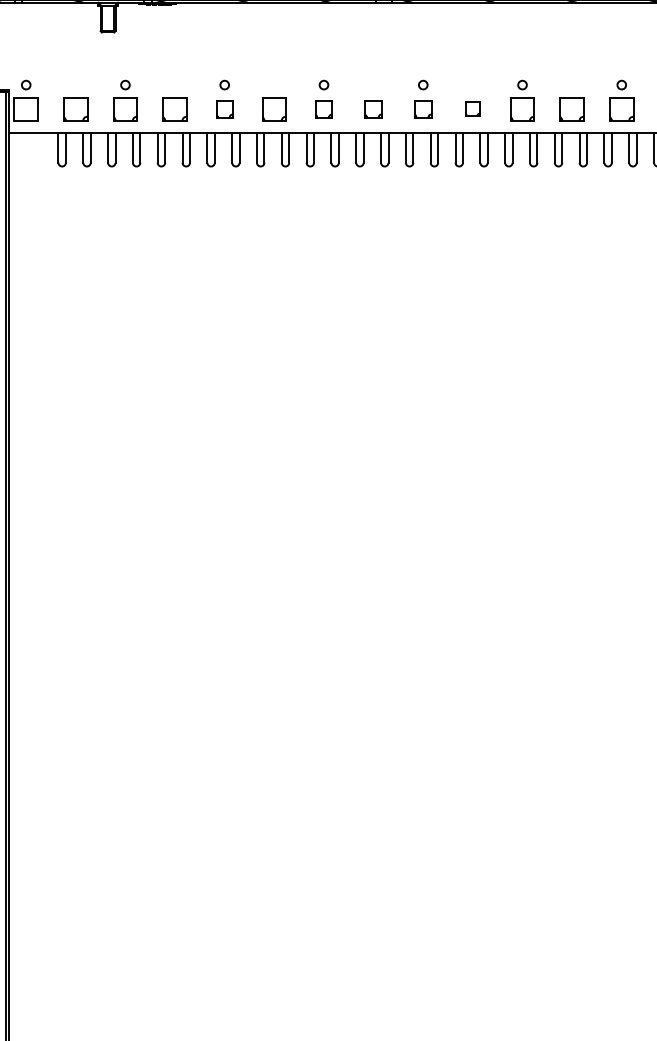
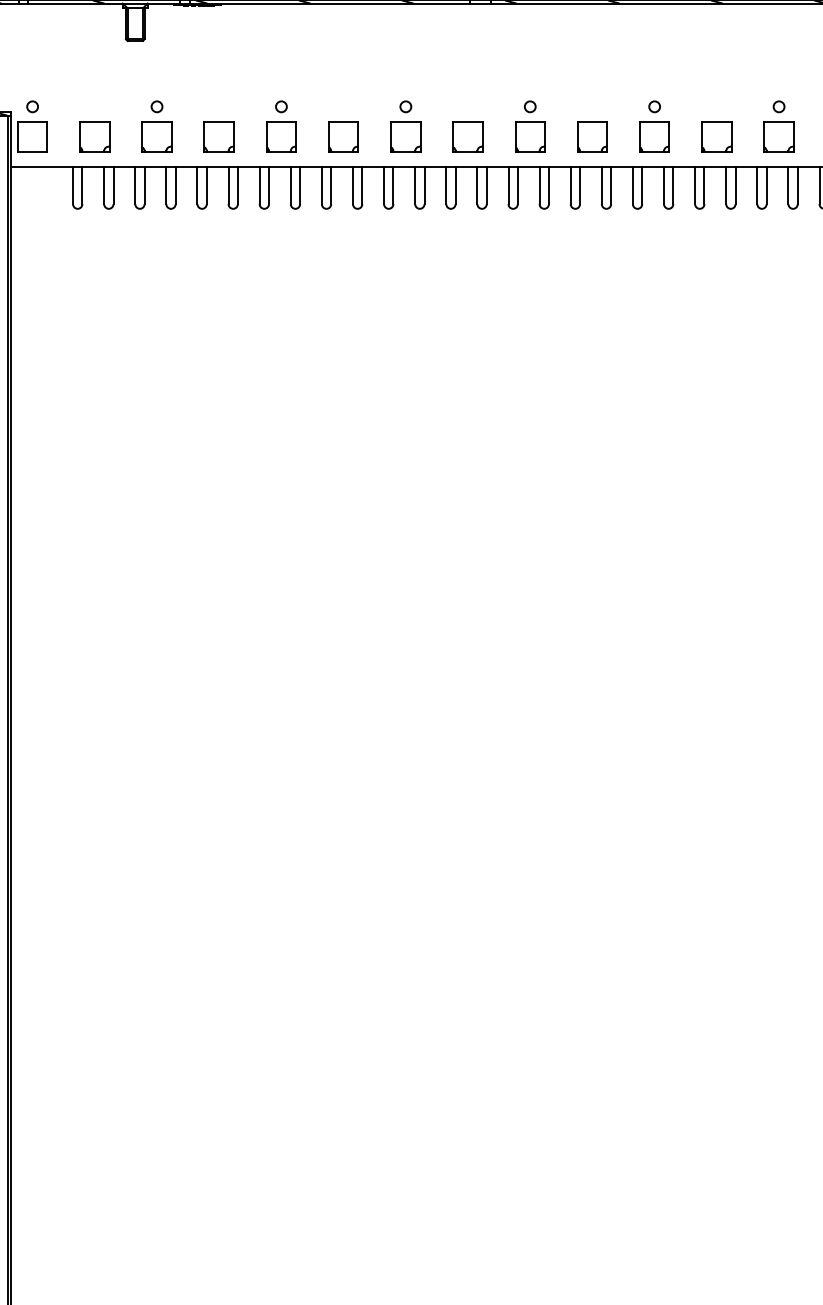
part: (224, 108) -> (281, 136), size x1.43
part: (323, 108) -> (405, 136), size x1.43
part: (373, 108) -> (467, 136), size x1.43
part: (423, 108) -> (530, 136), size x1.43
part: (472, 108) -> (592, 136), size x1.67

